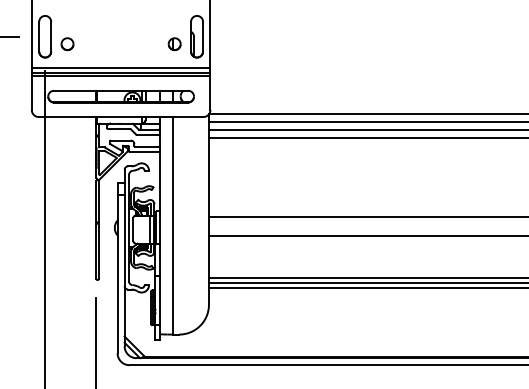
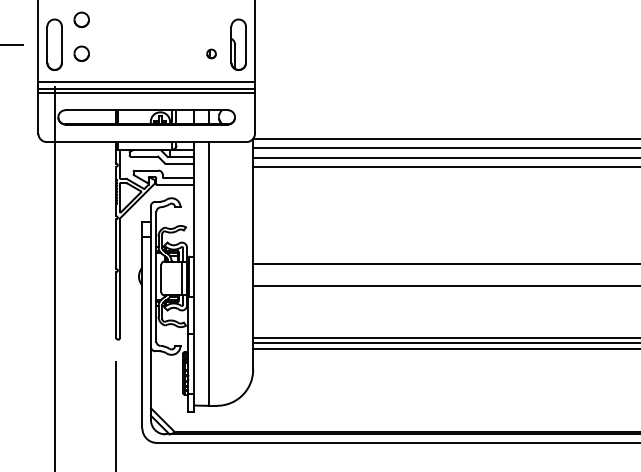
part: (67, 16) -> (81, 20), added
part: (174, 44) -> (211, 54), size x0.6

